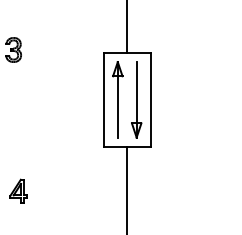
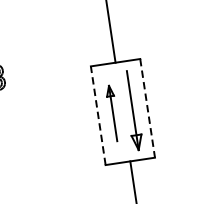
line: (103, 99) -> (98, 115), solid -> dashed
part: (117, 99) -> (112, 113), size x0.7
line: (150, 100) -> (147, 109), solid -> dashed

